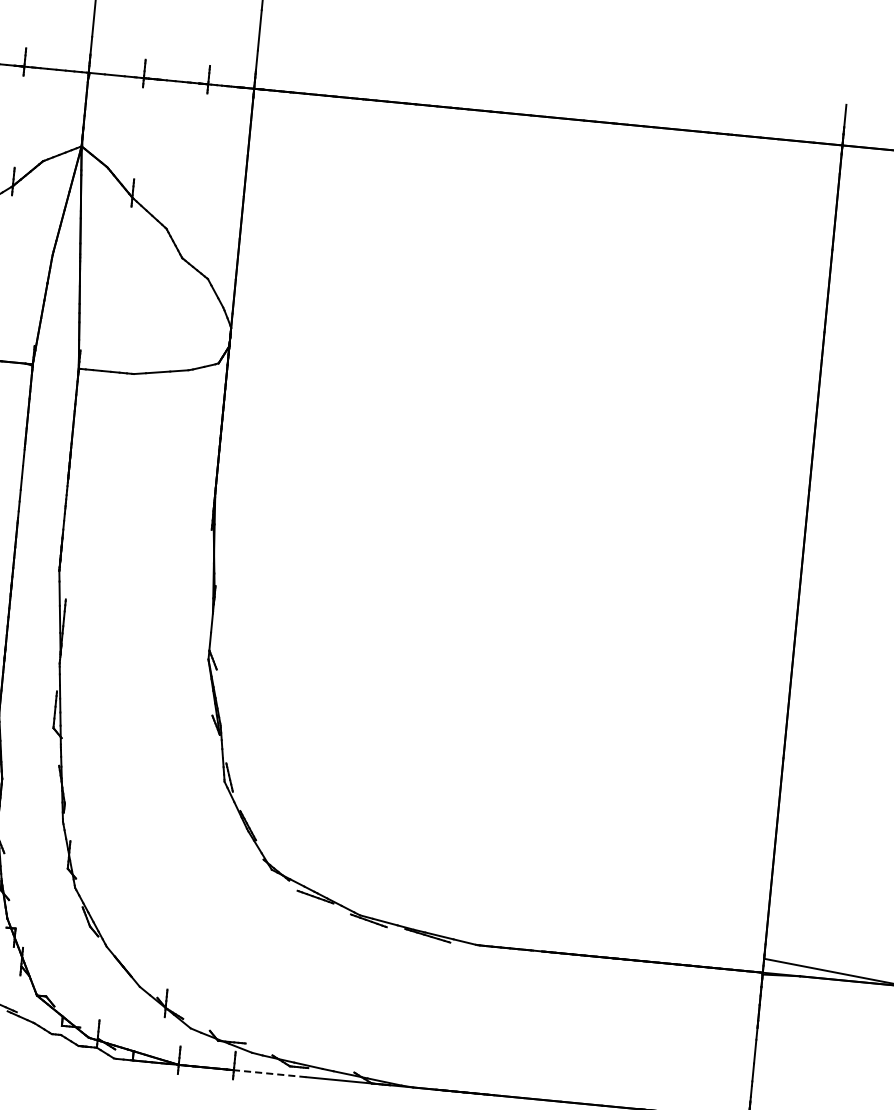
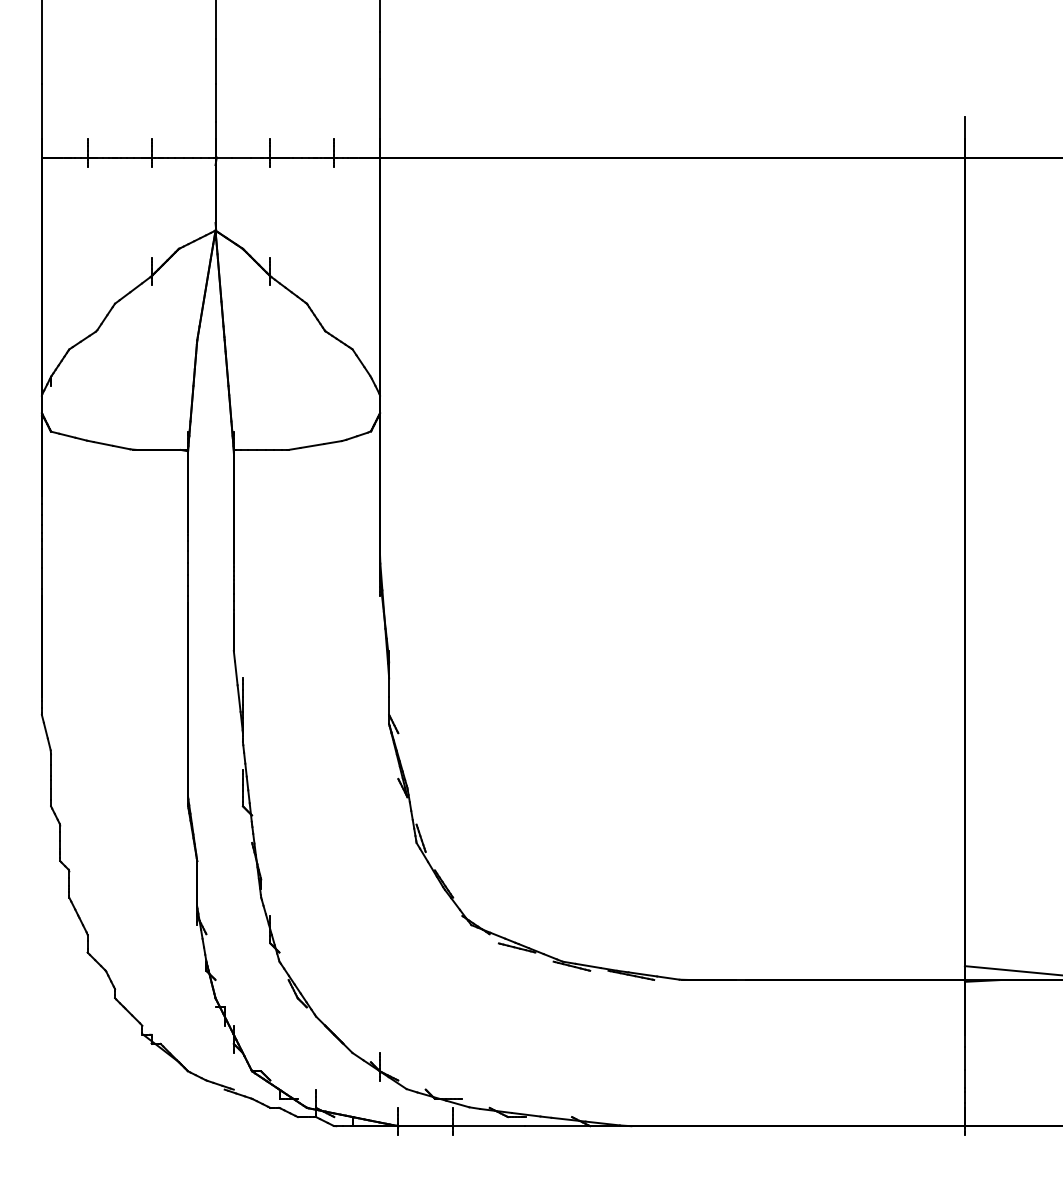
line: (269, 1073) -> (488, 1126), dashed -> solid

